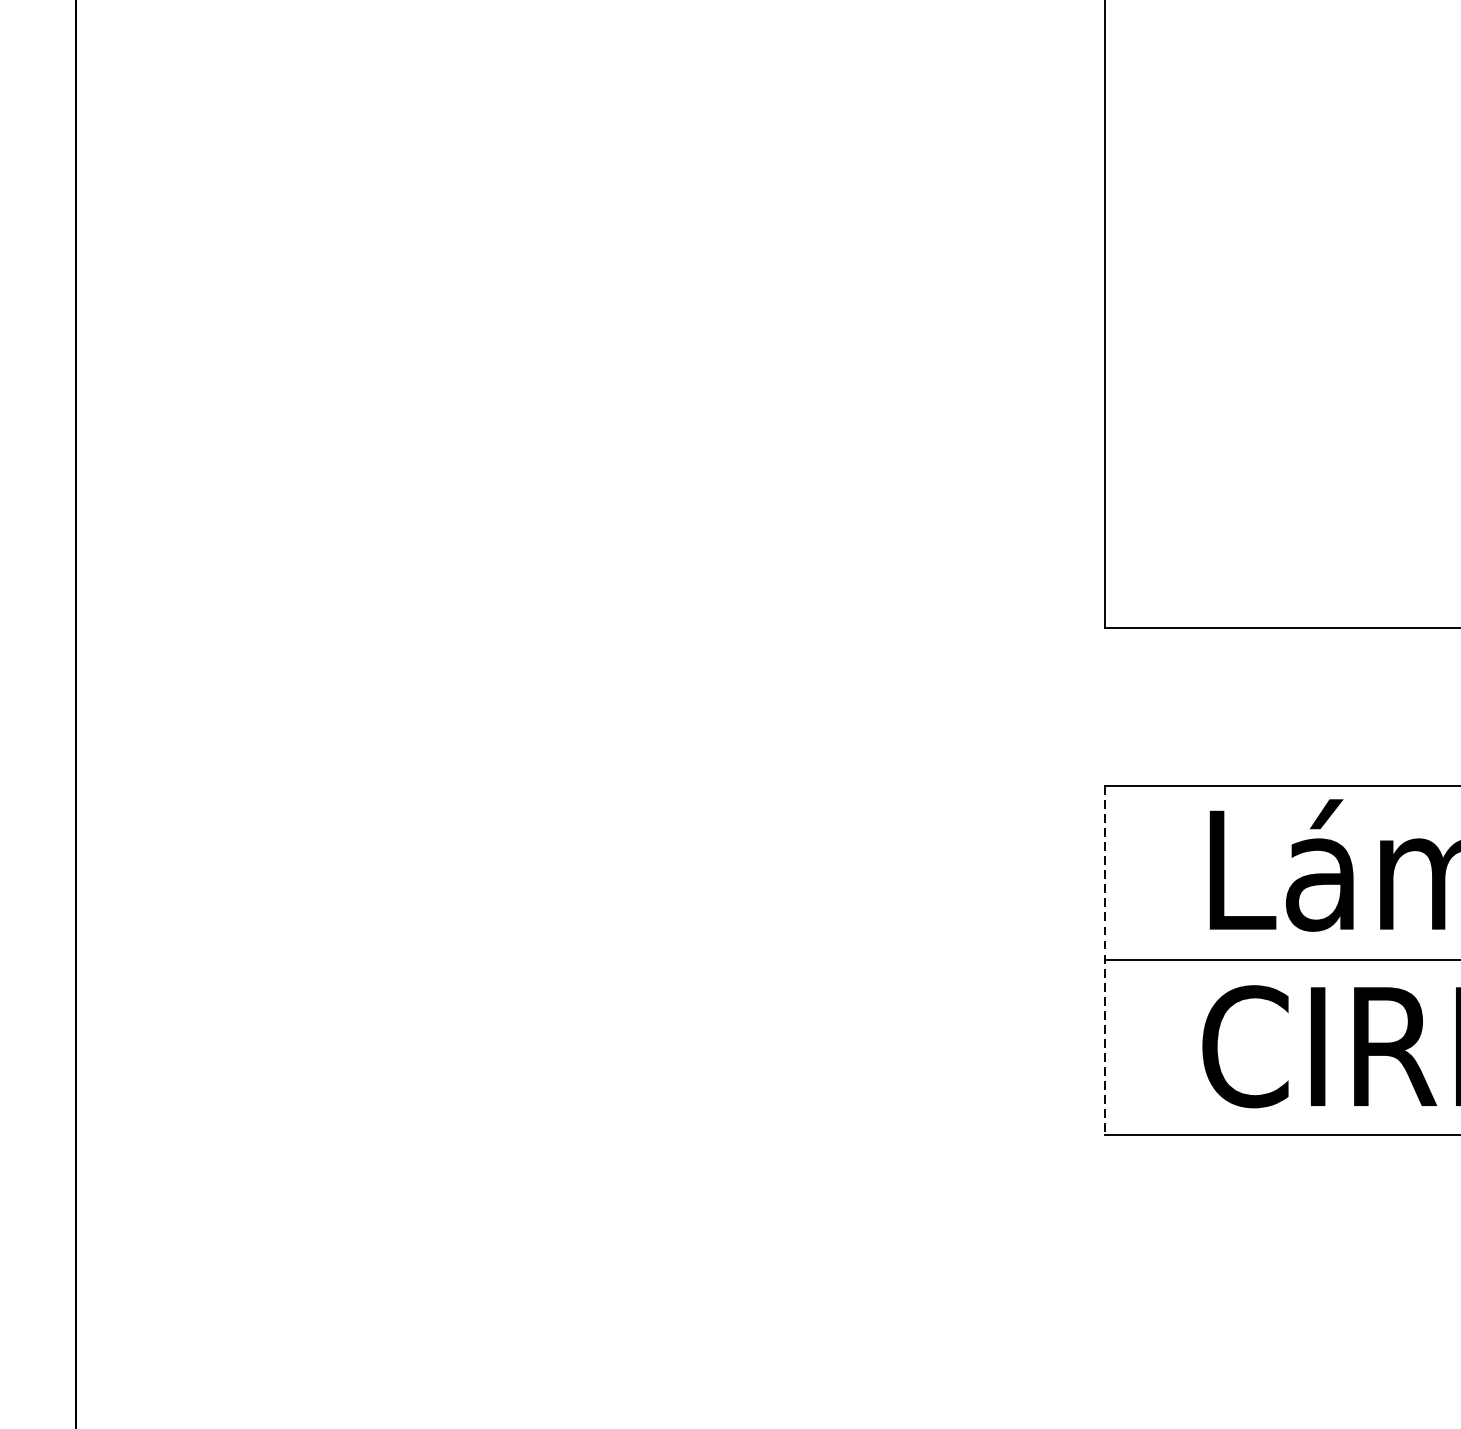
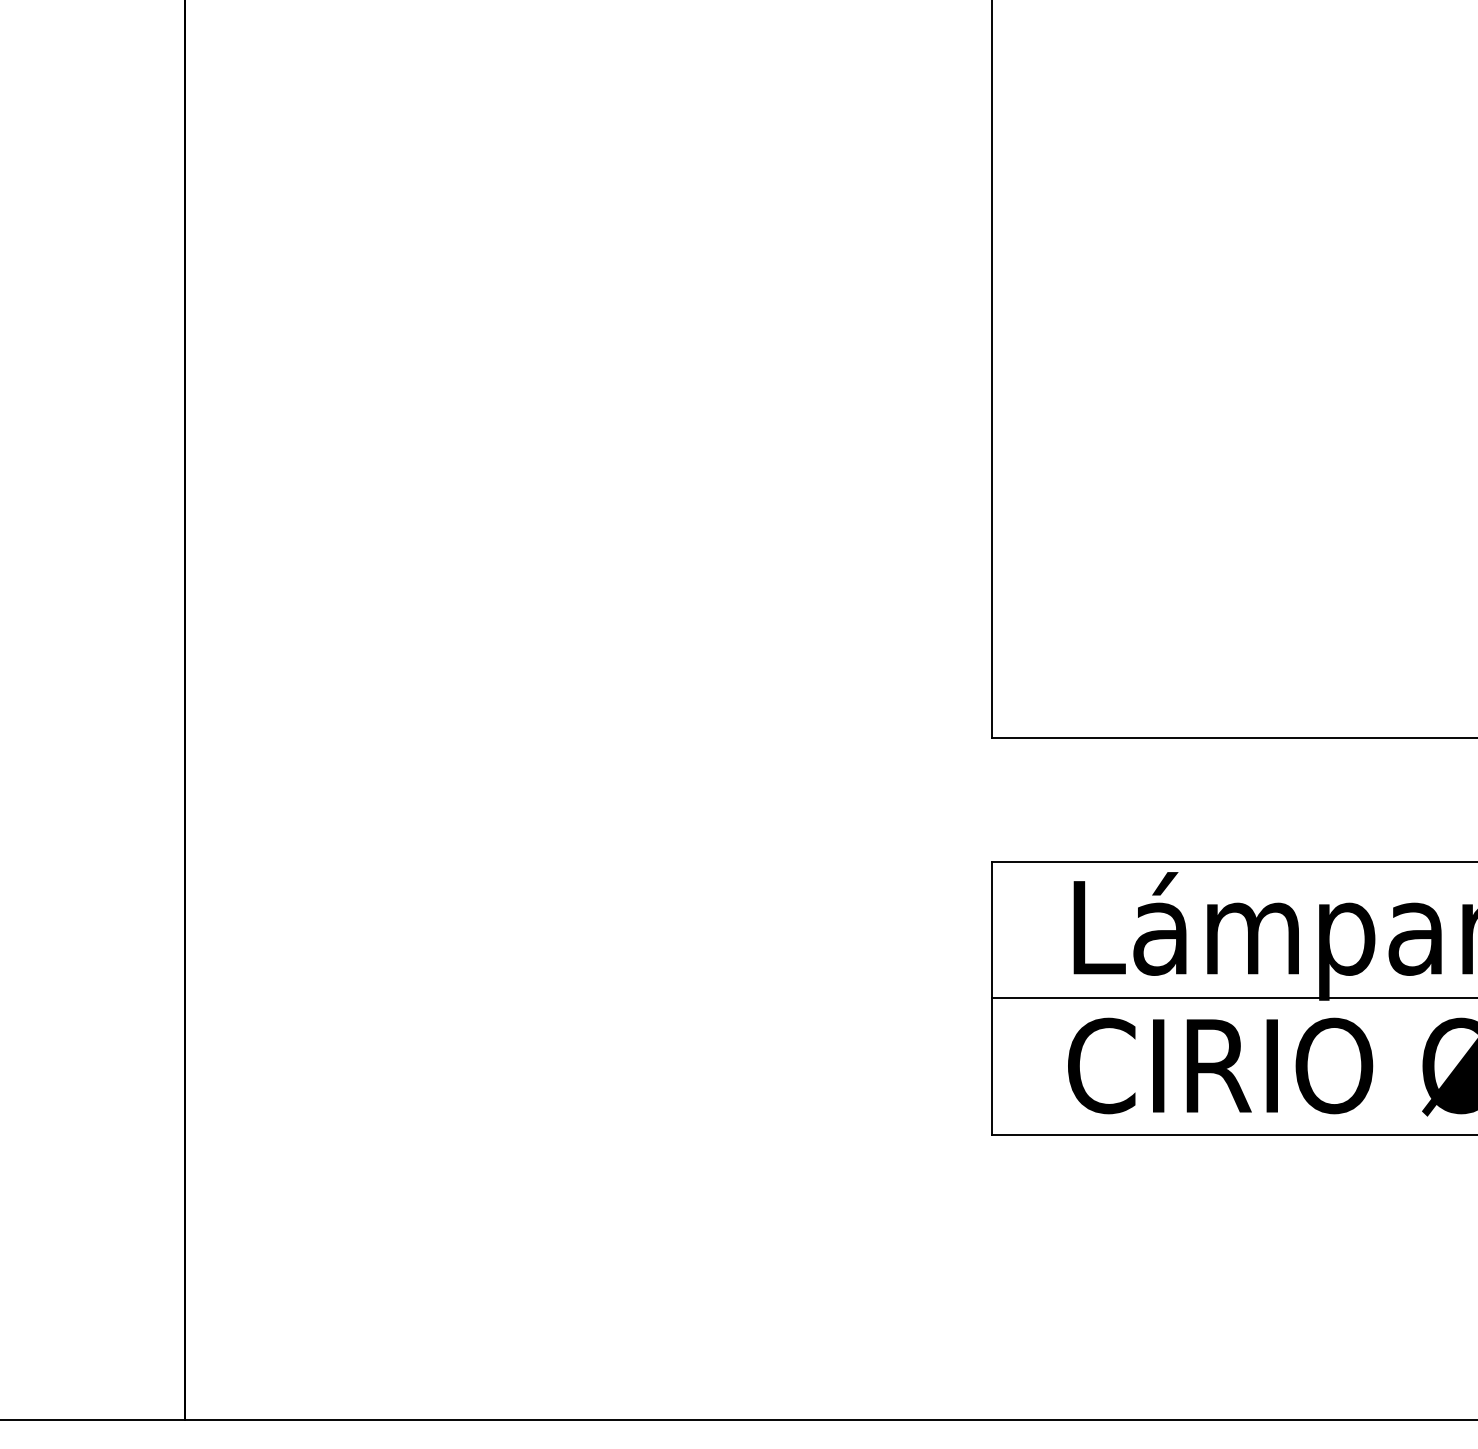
line: (1104, 960) -> (991, 998), dashed -> solid

